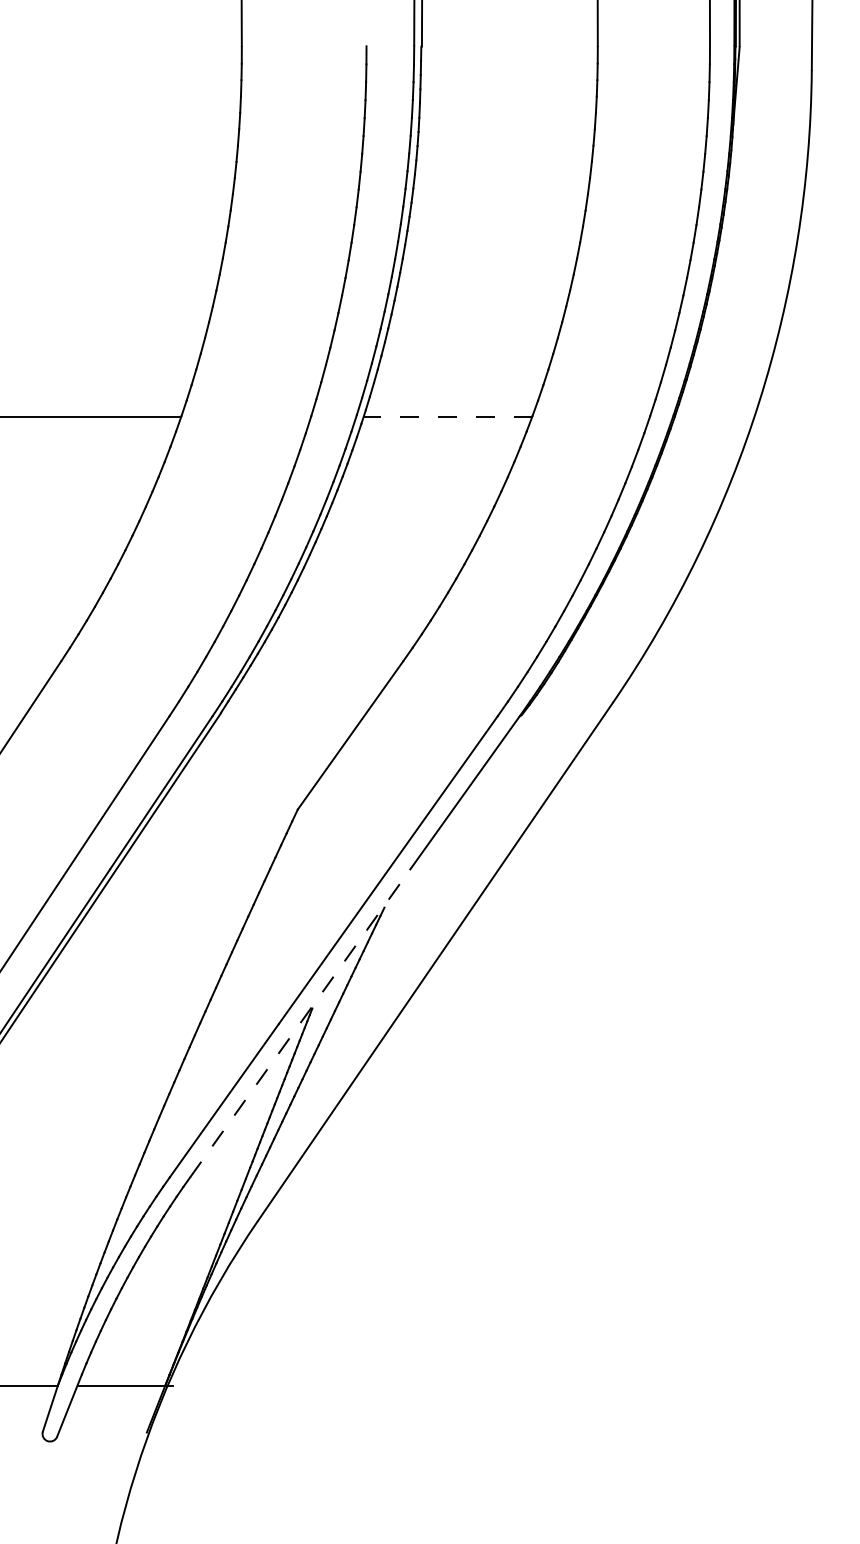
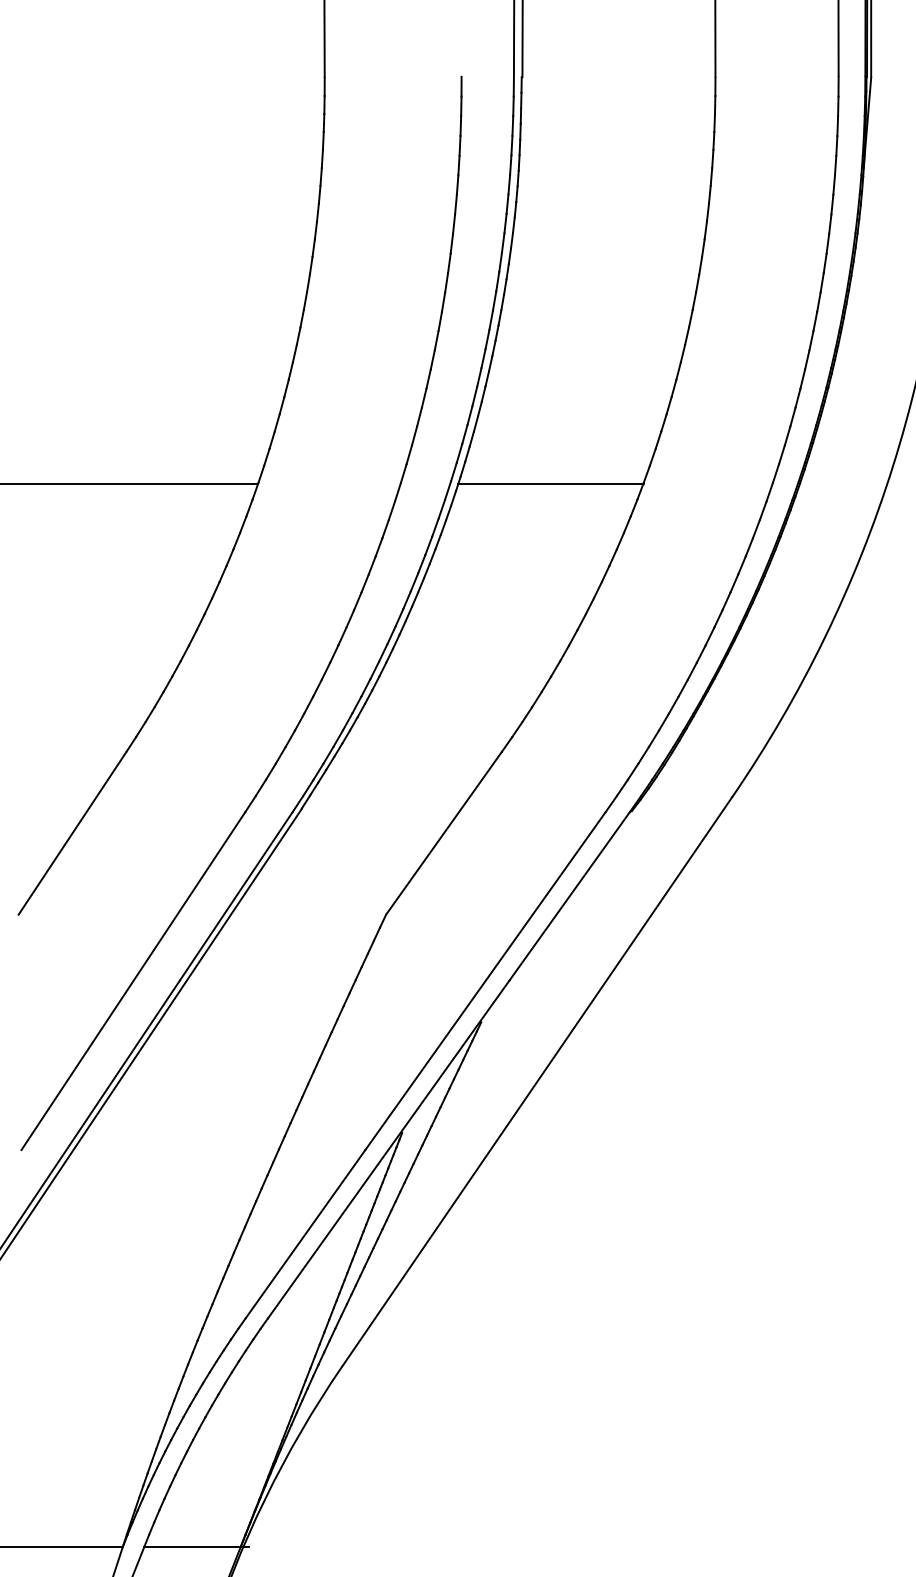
line: (447, 416) -> (550, 483), dashed -> solid
line: (300, 1022) -> (389, 1148), dashed -> solid

